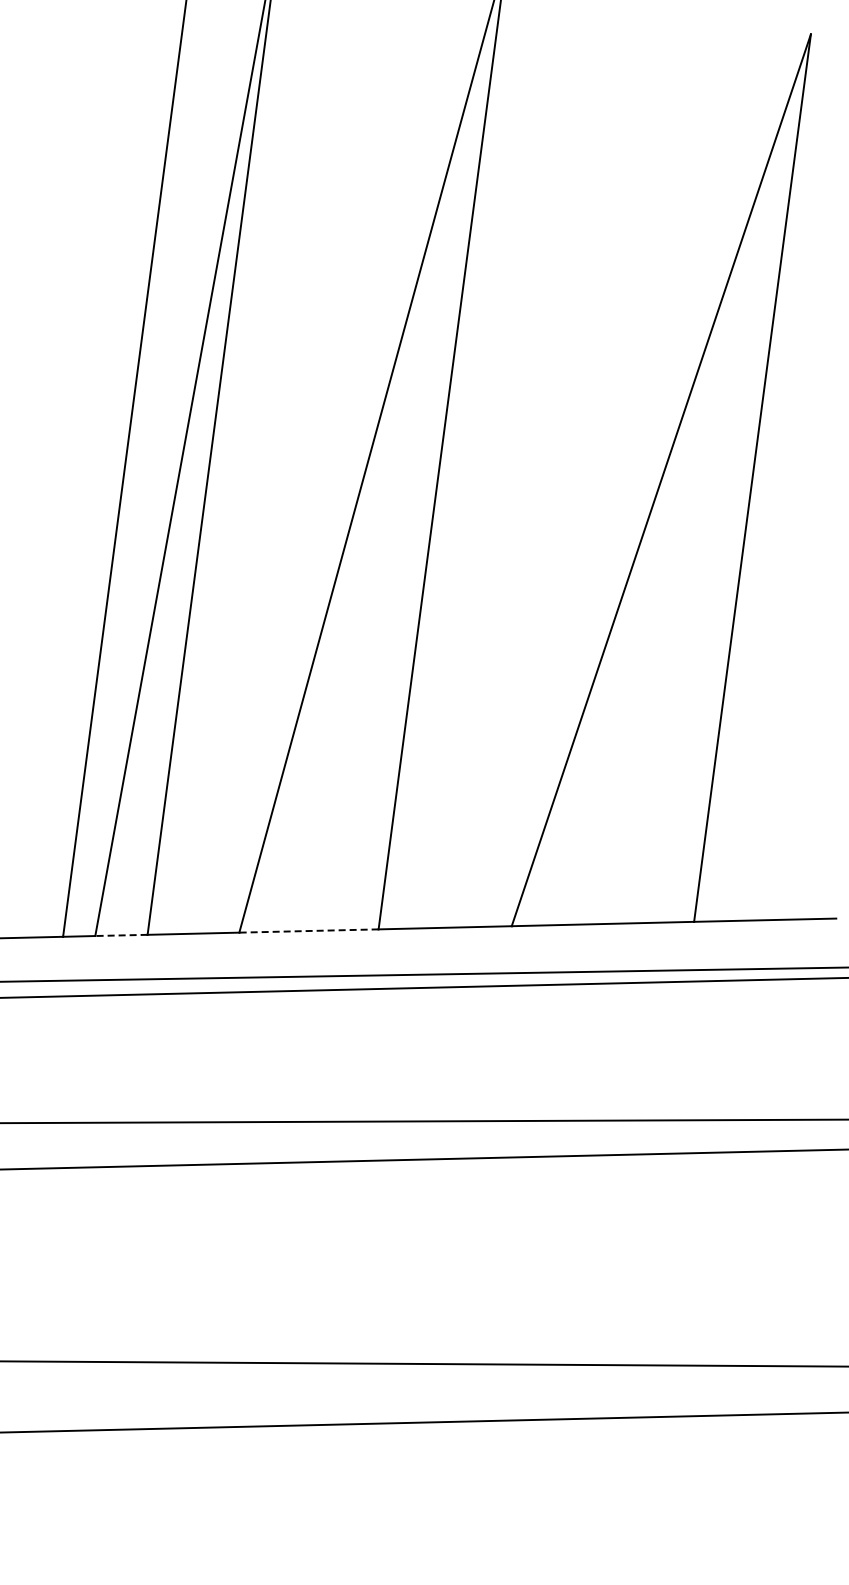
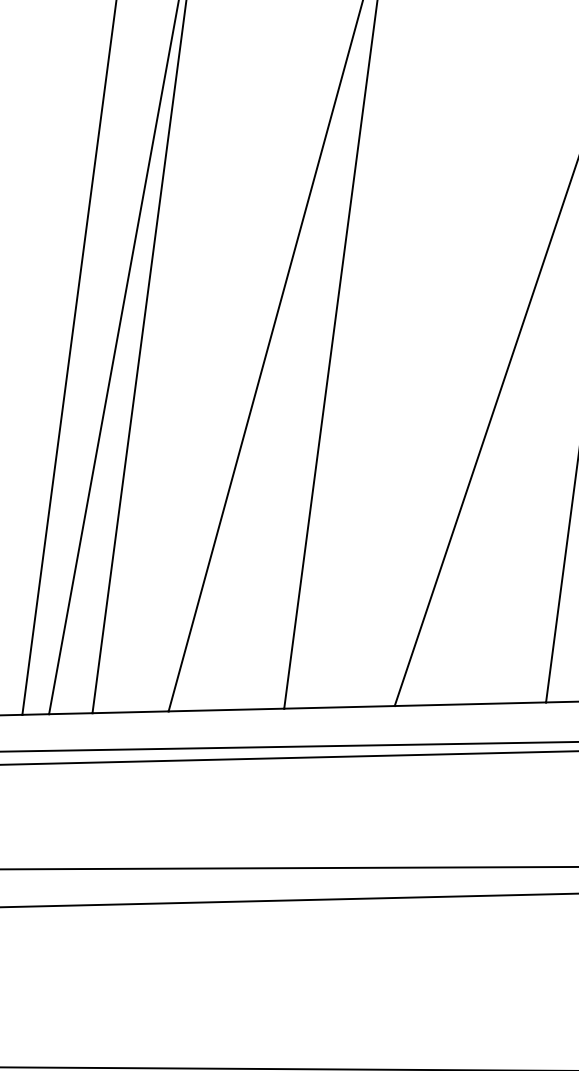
line: (308, 931) -> (226, 710), dashed -> solid
line: (120, 935) -> (70, 713), dashed -> solid

